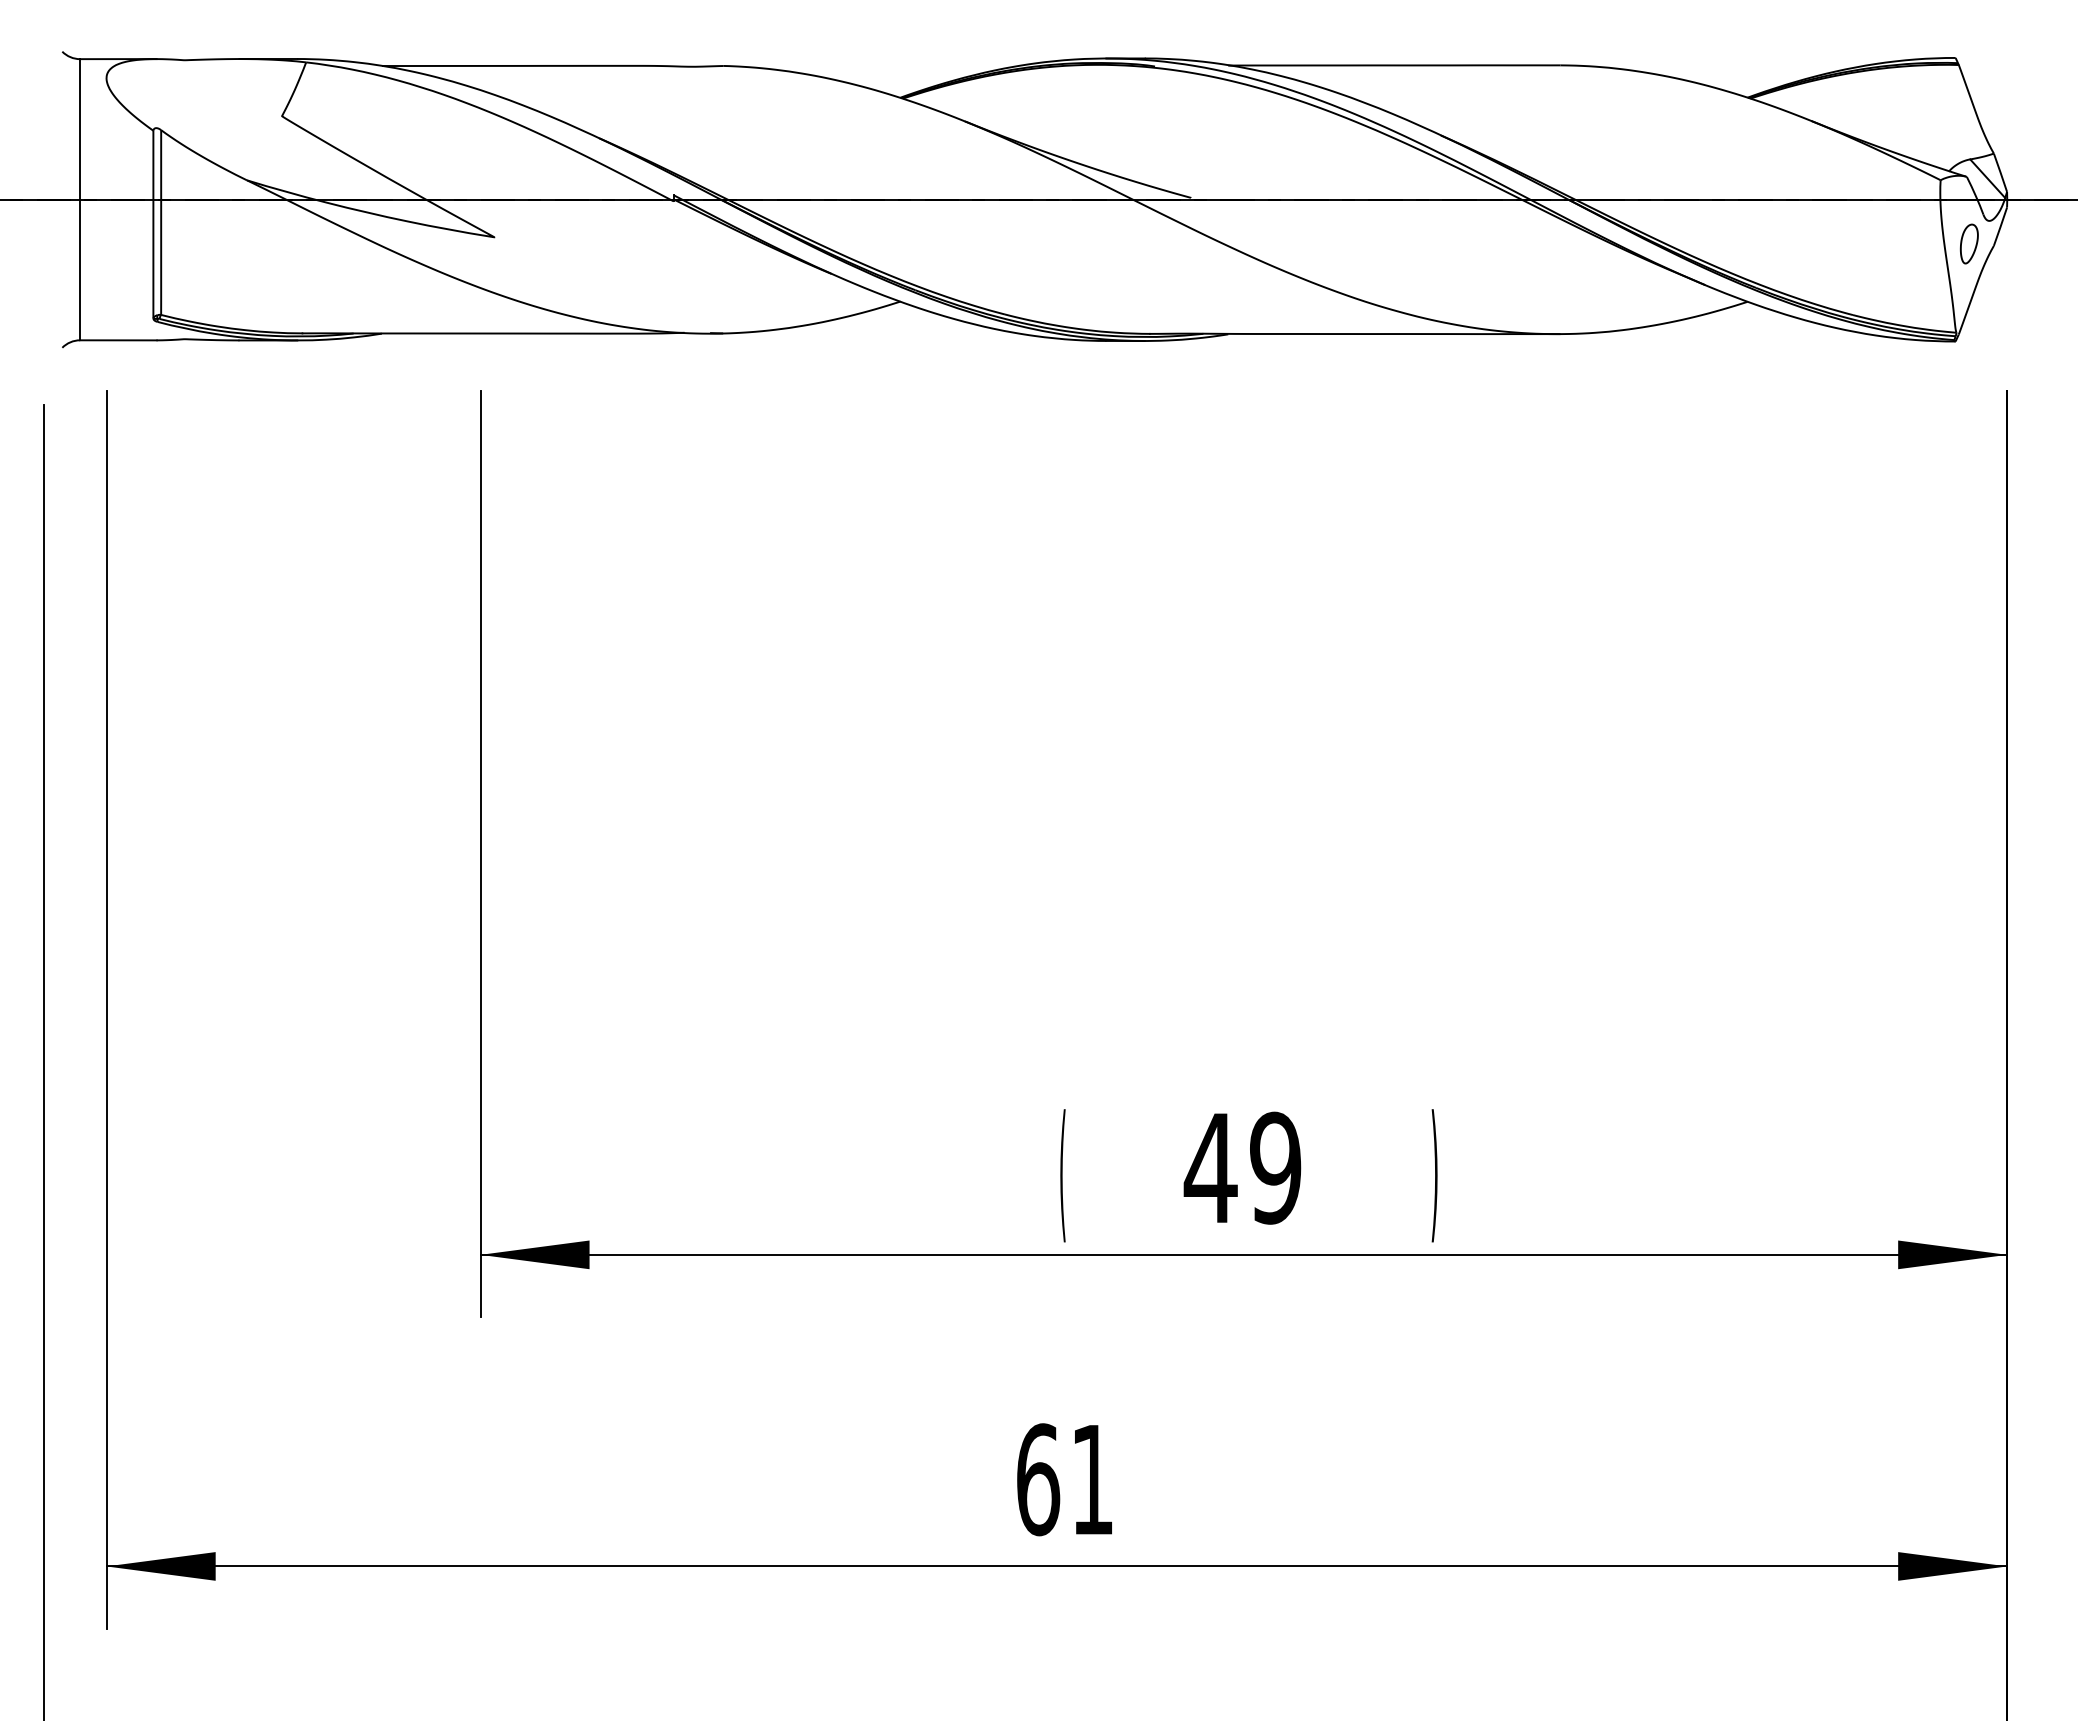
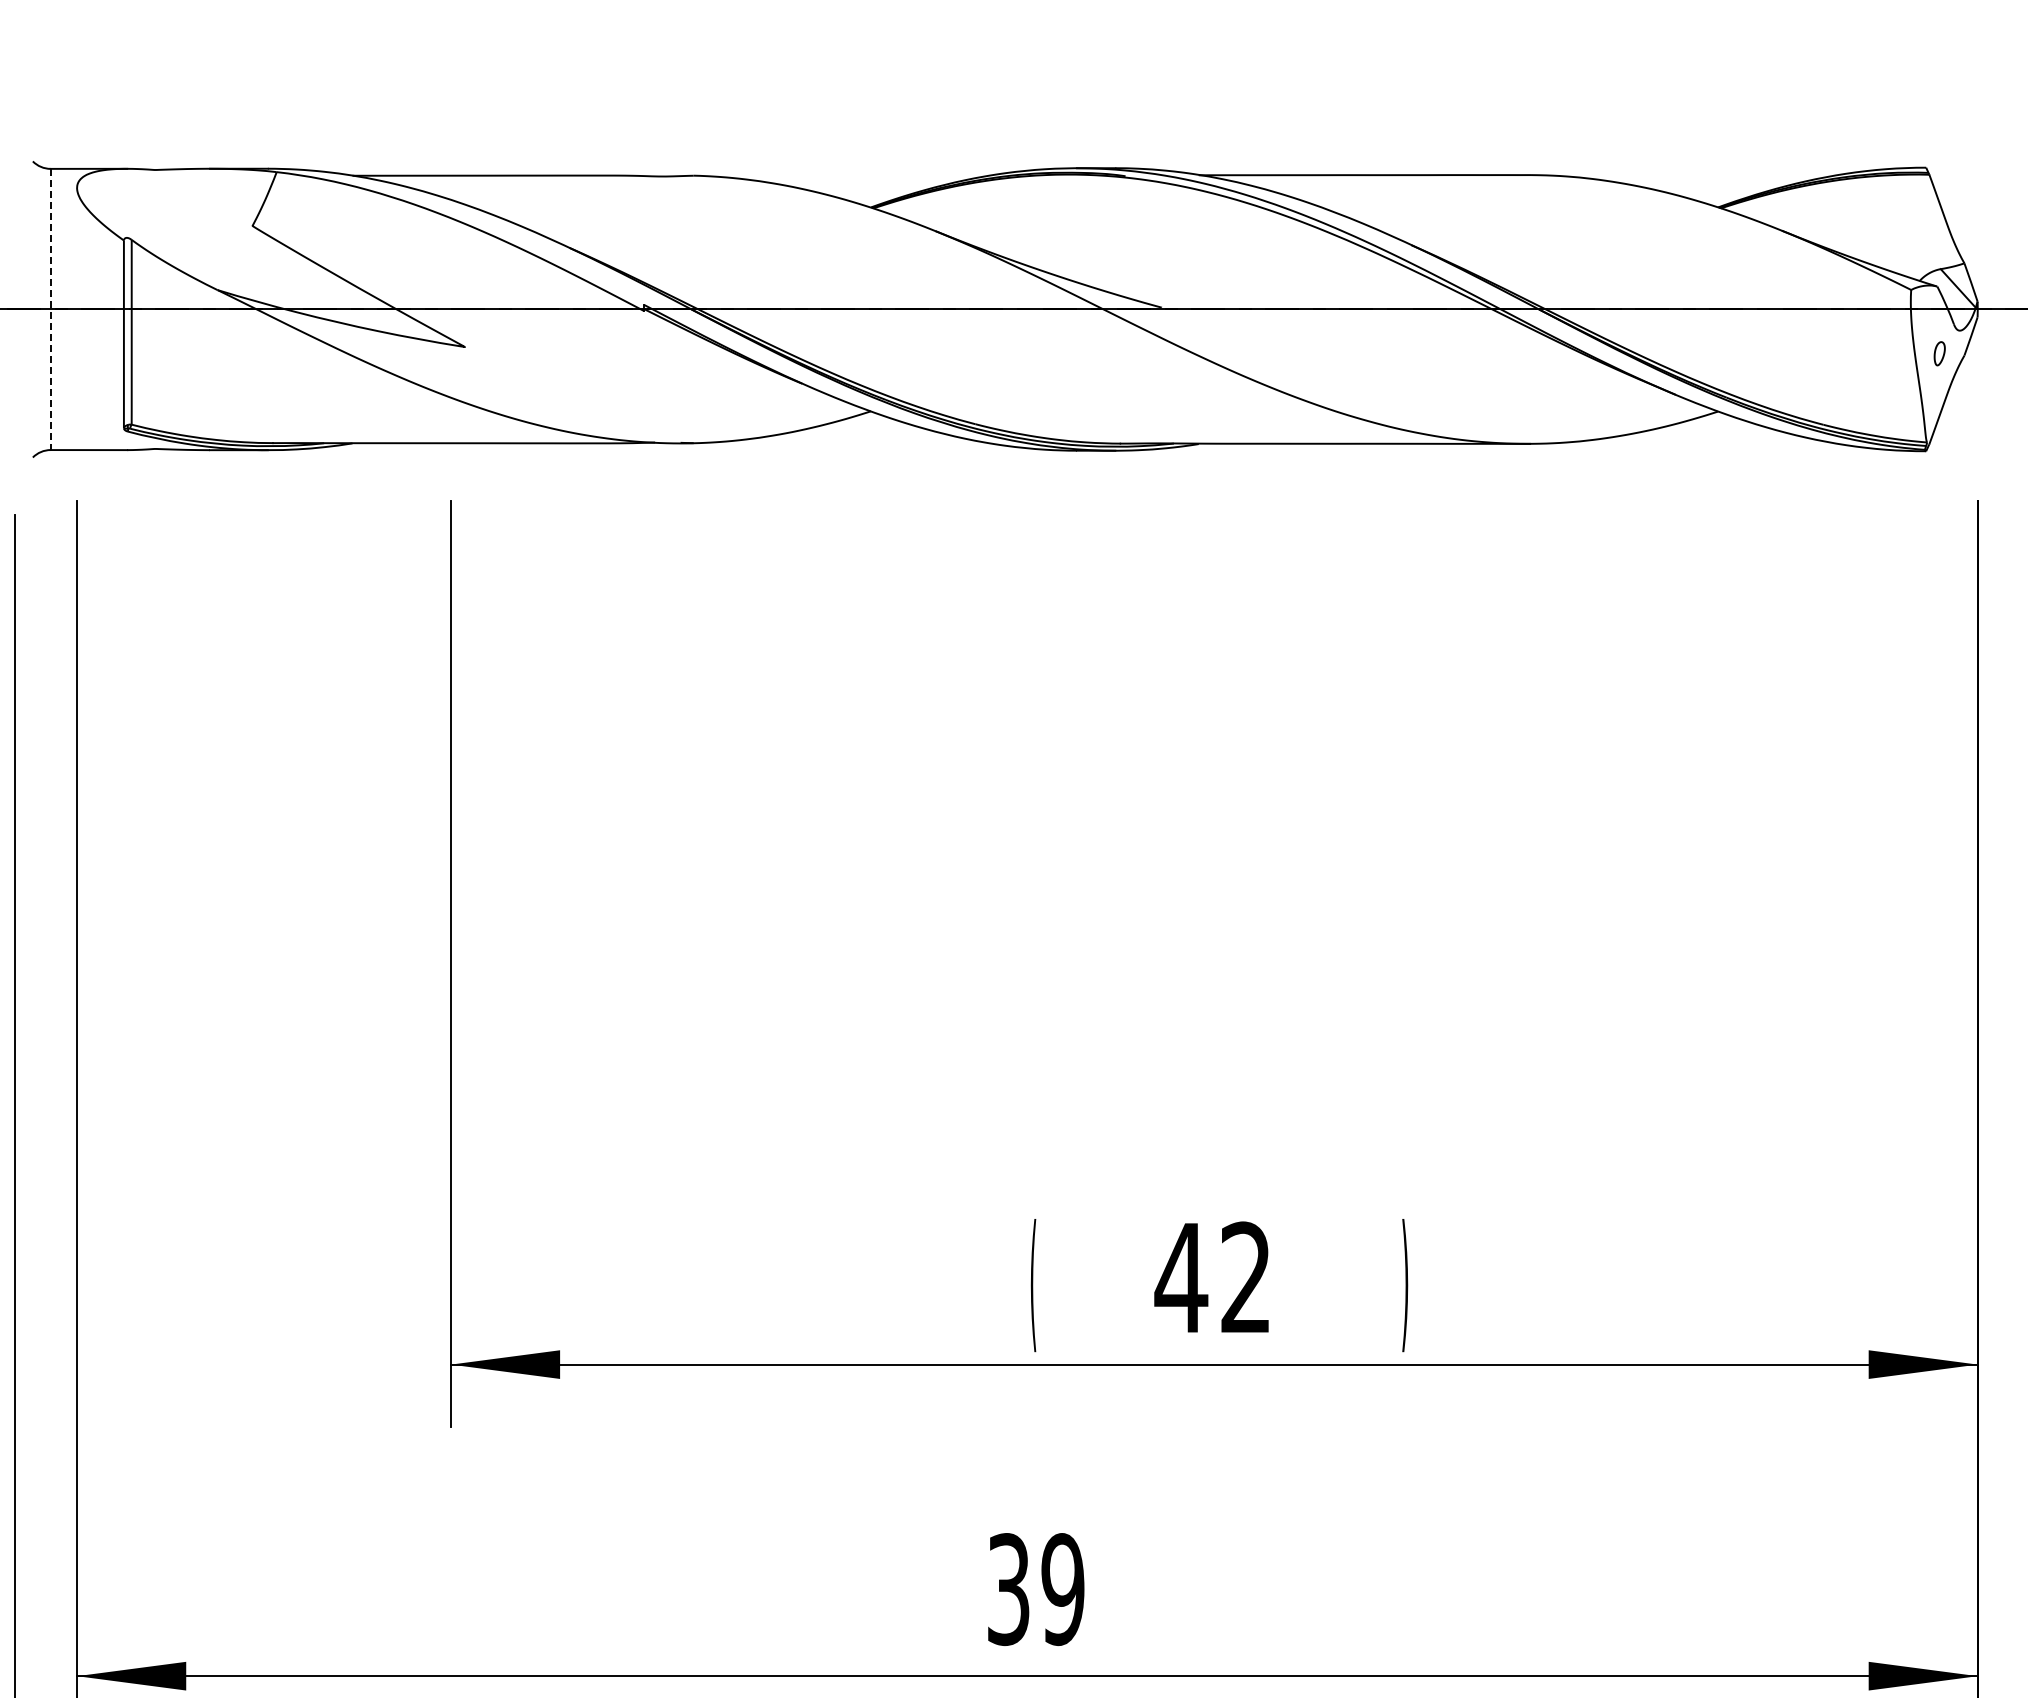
line: (80, 199) -> (51, 309), solid -> dashed
part: (1968, 243) -> (1939, 353), size x0.6
text: (1275, 1167) -> (1246, 1277), 49 -> 42
text: (1065, 1479) -> (1036, 1589), 61 -> 39

